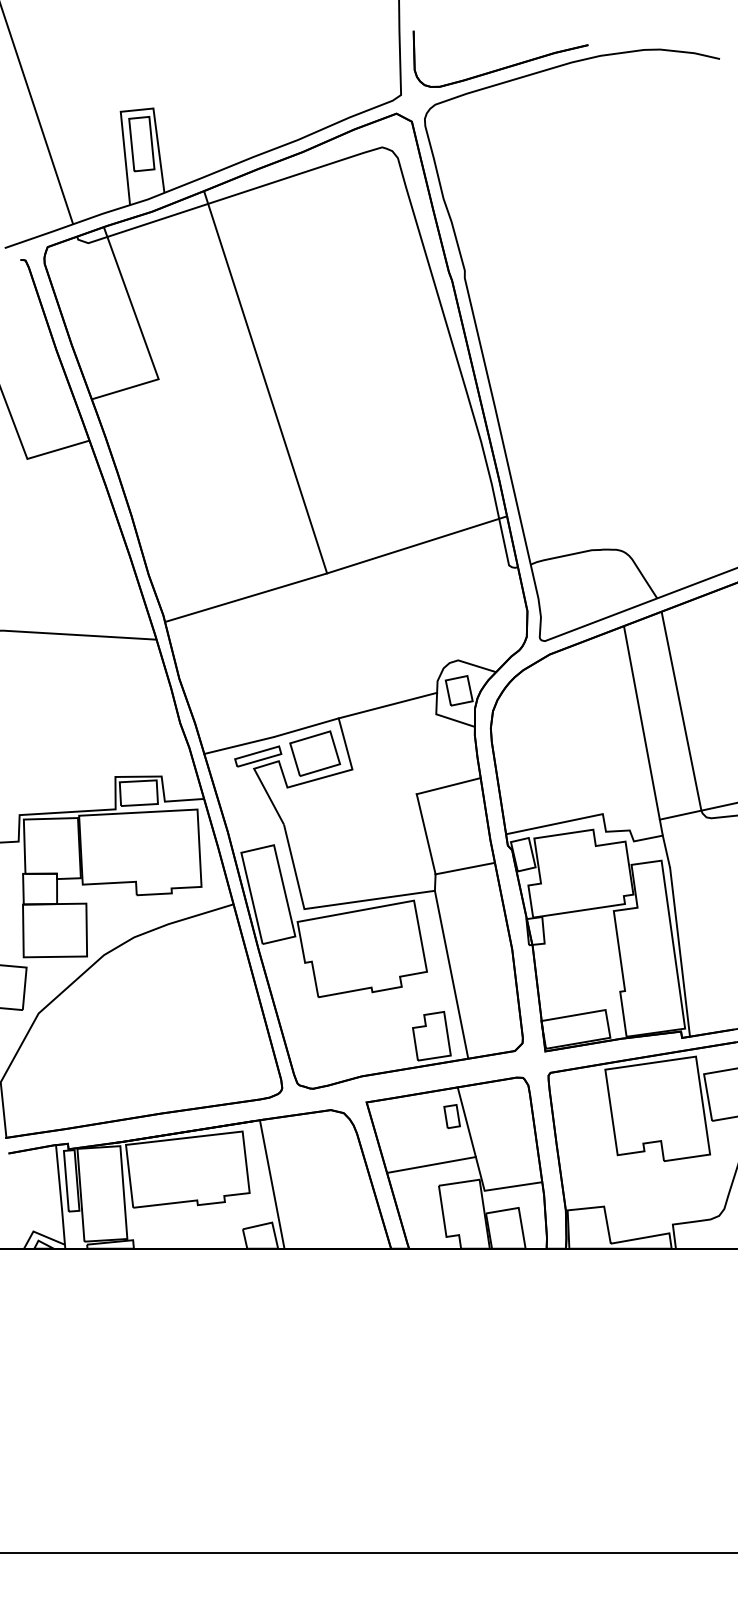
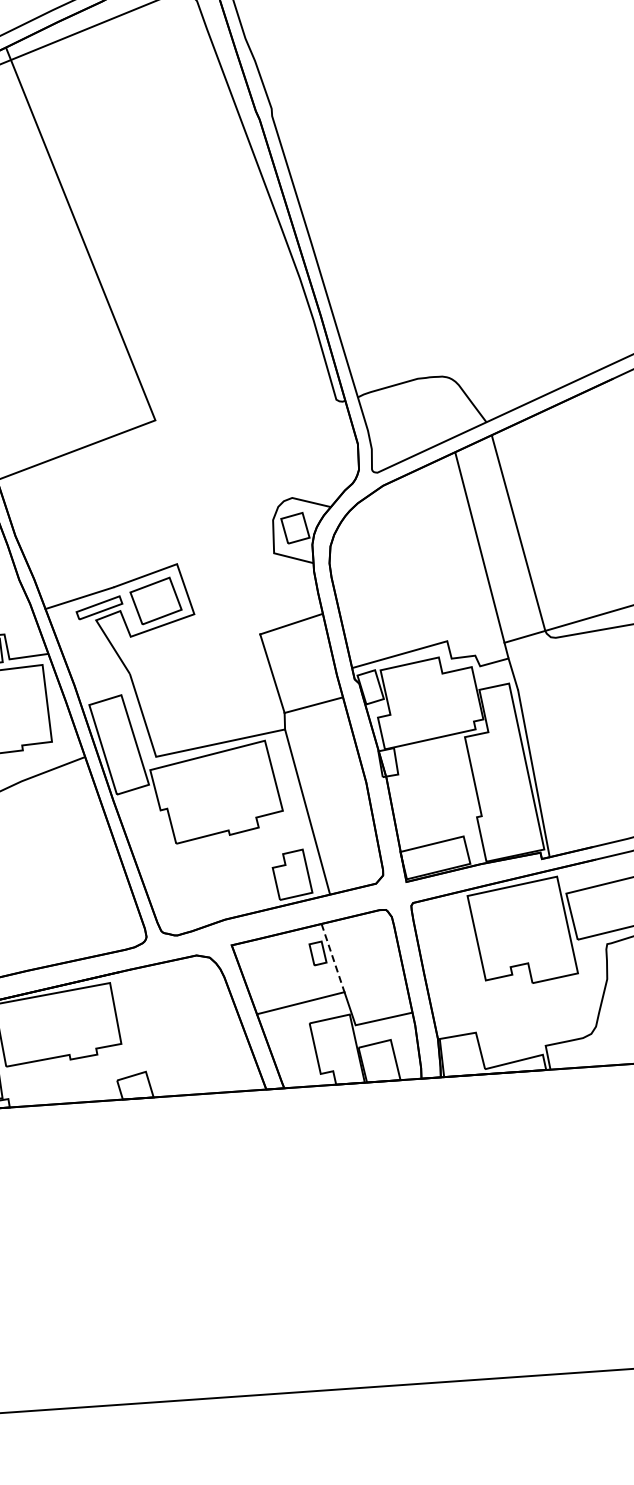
line: (417, 544) -> (243, 385), removed
line: (387, 705) -> (224, 547), removed
line: (466, 1122) -> (332, 958), solid -> dashed
line: (271, 1184) -> (142, 1033), removed

